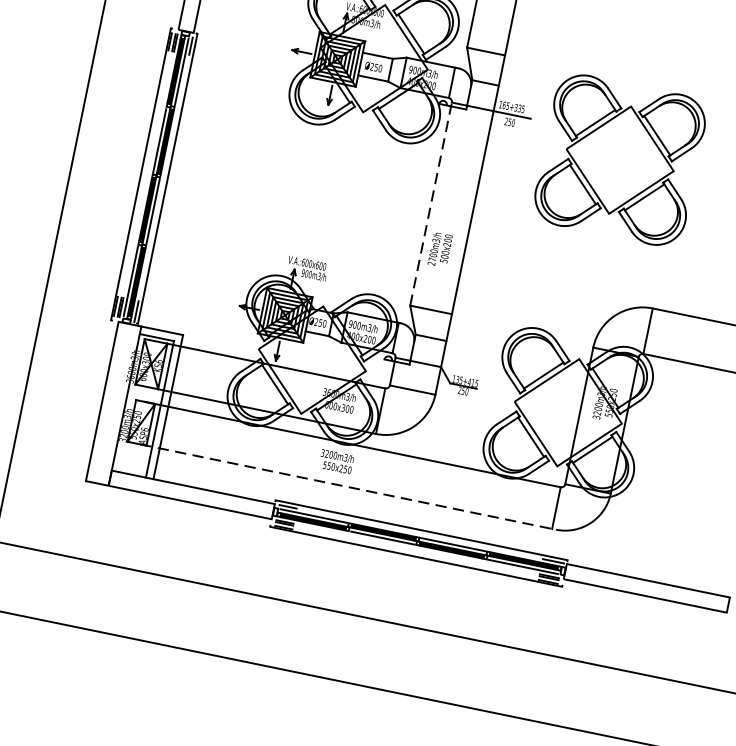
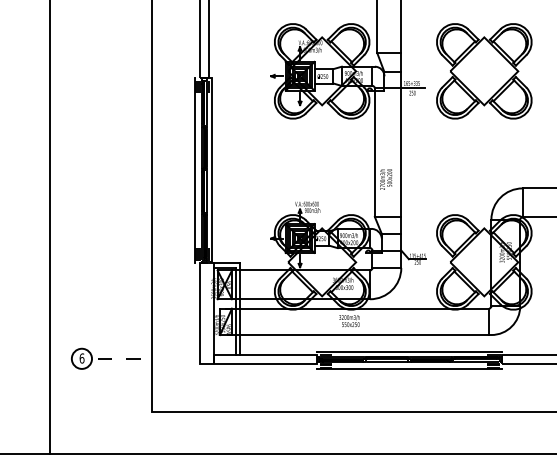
part: (620, 160) -> (484, 71), moved
line: (430, 203) -> (374, 152), dashed -> solid
line: (347, 487) -> (359, 335), dashed -> solid

